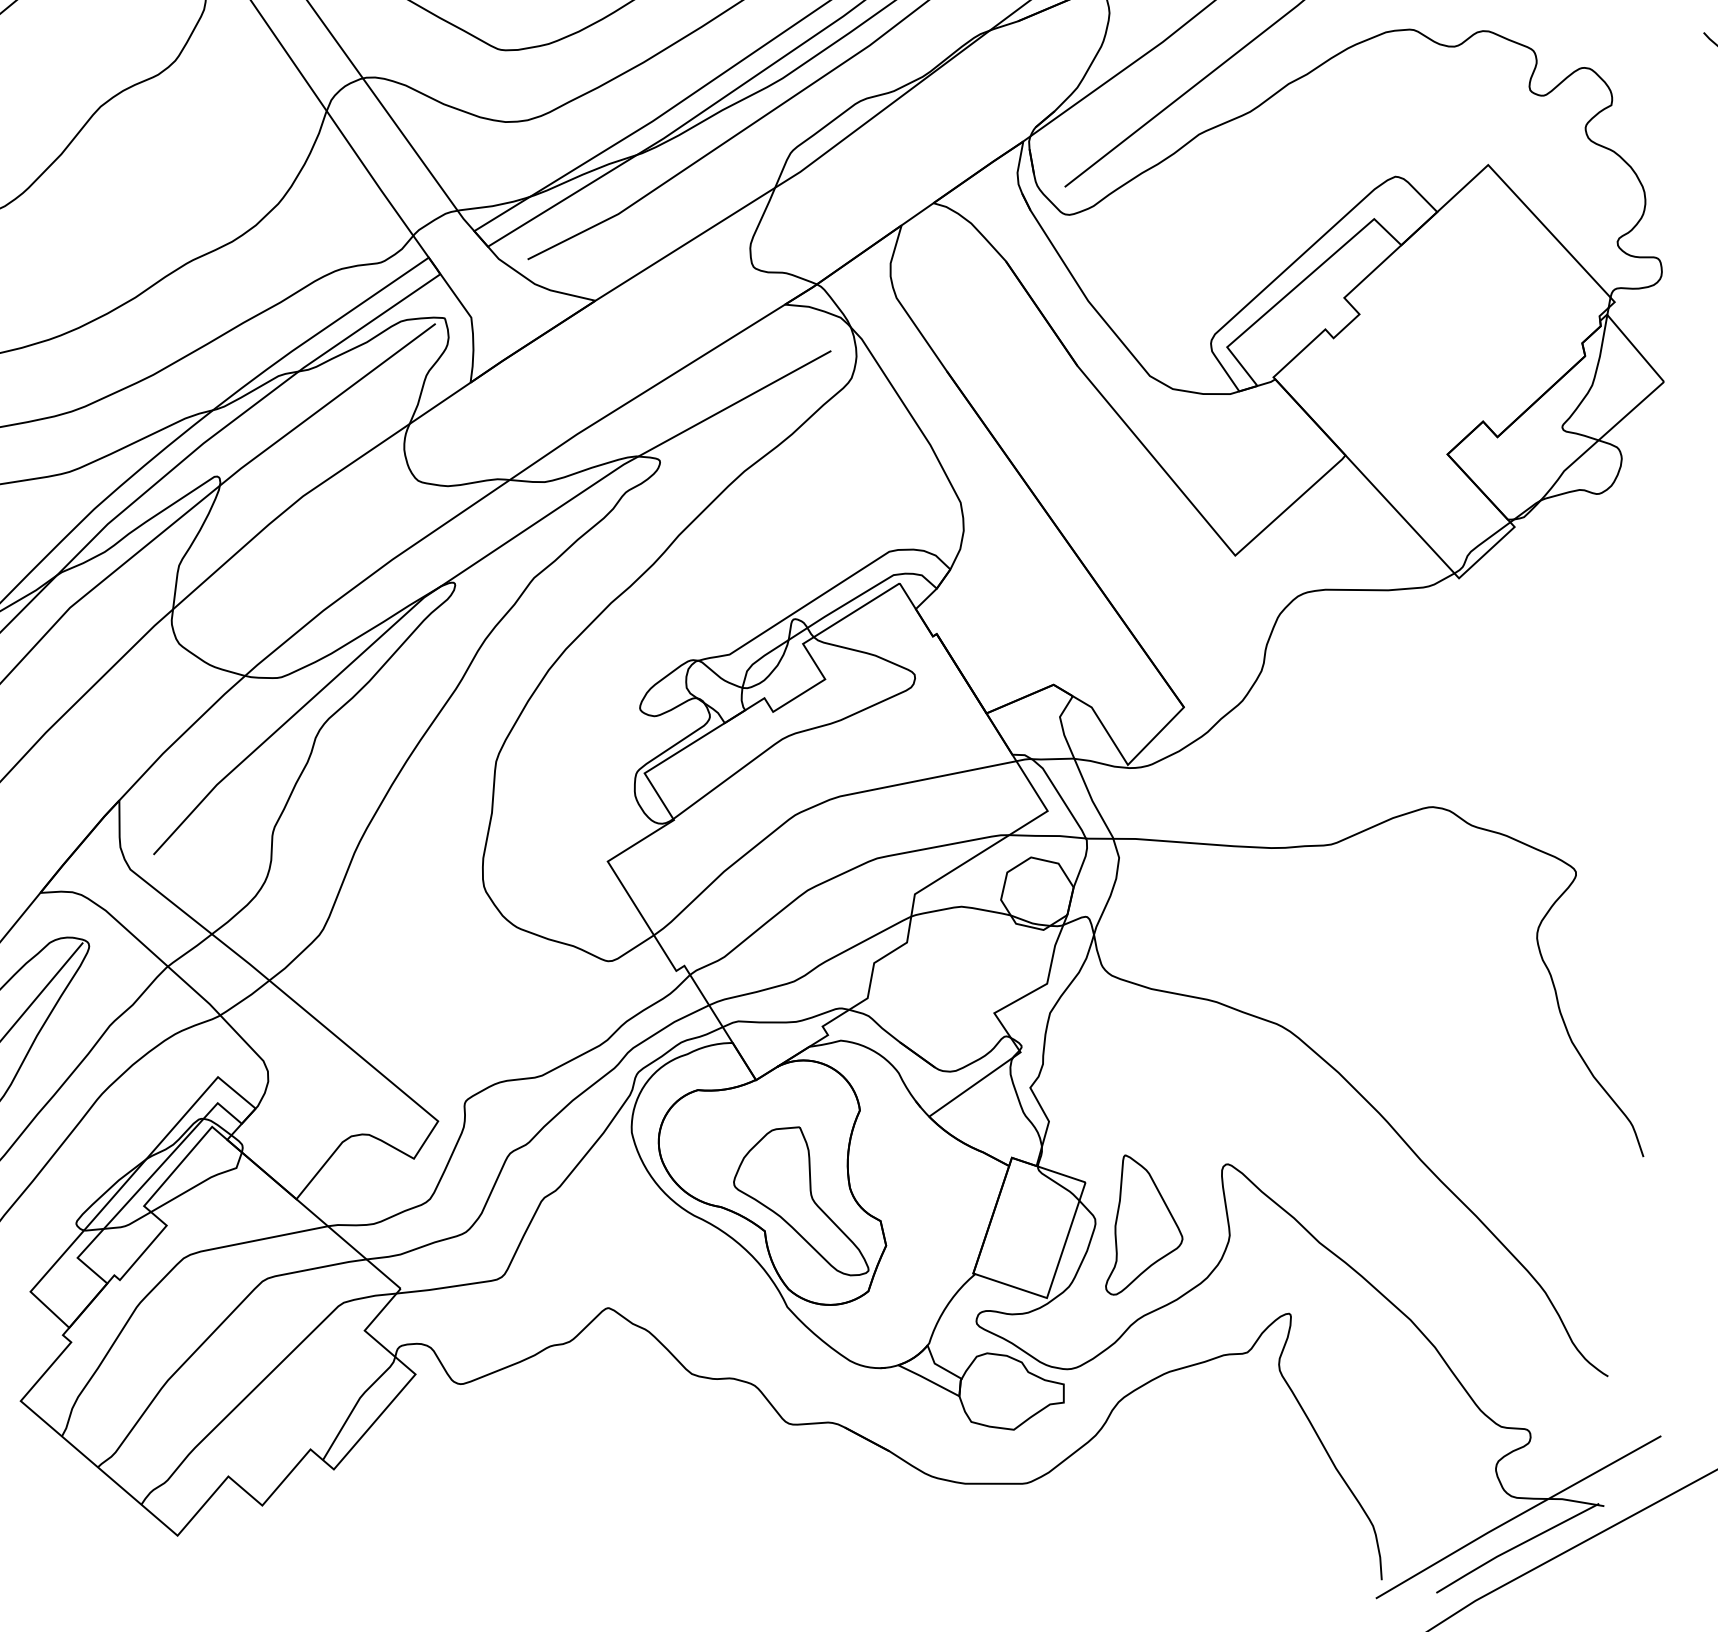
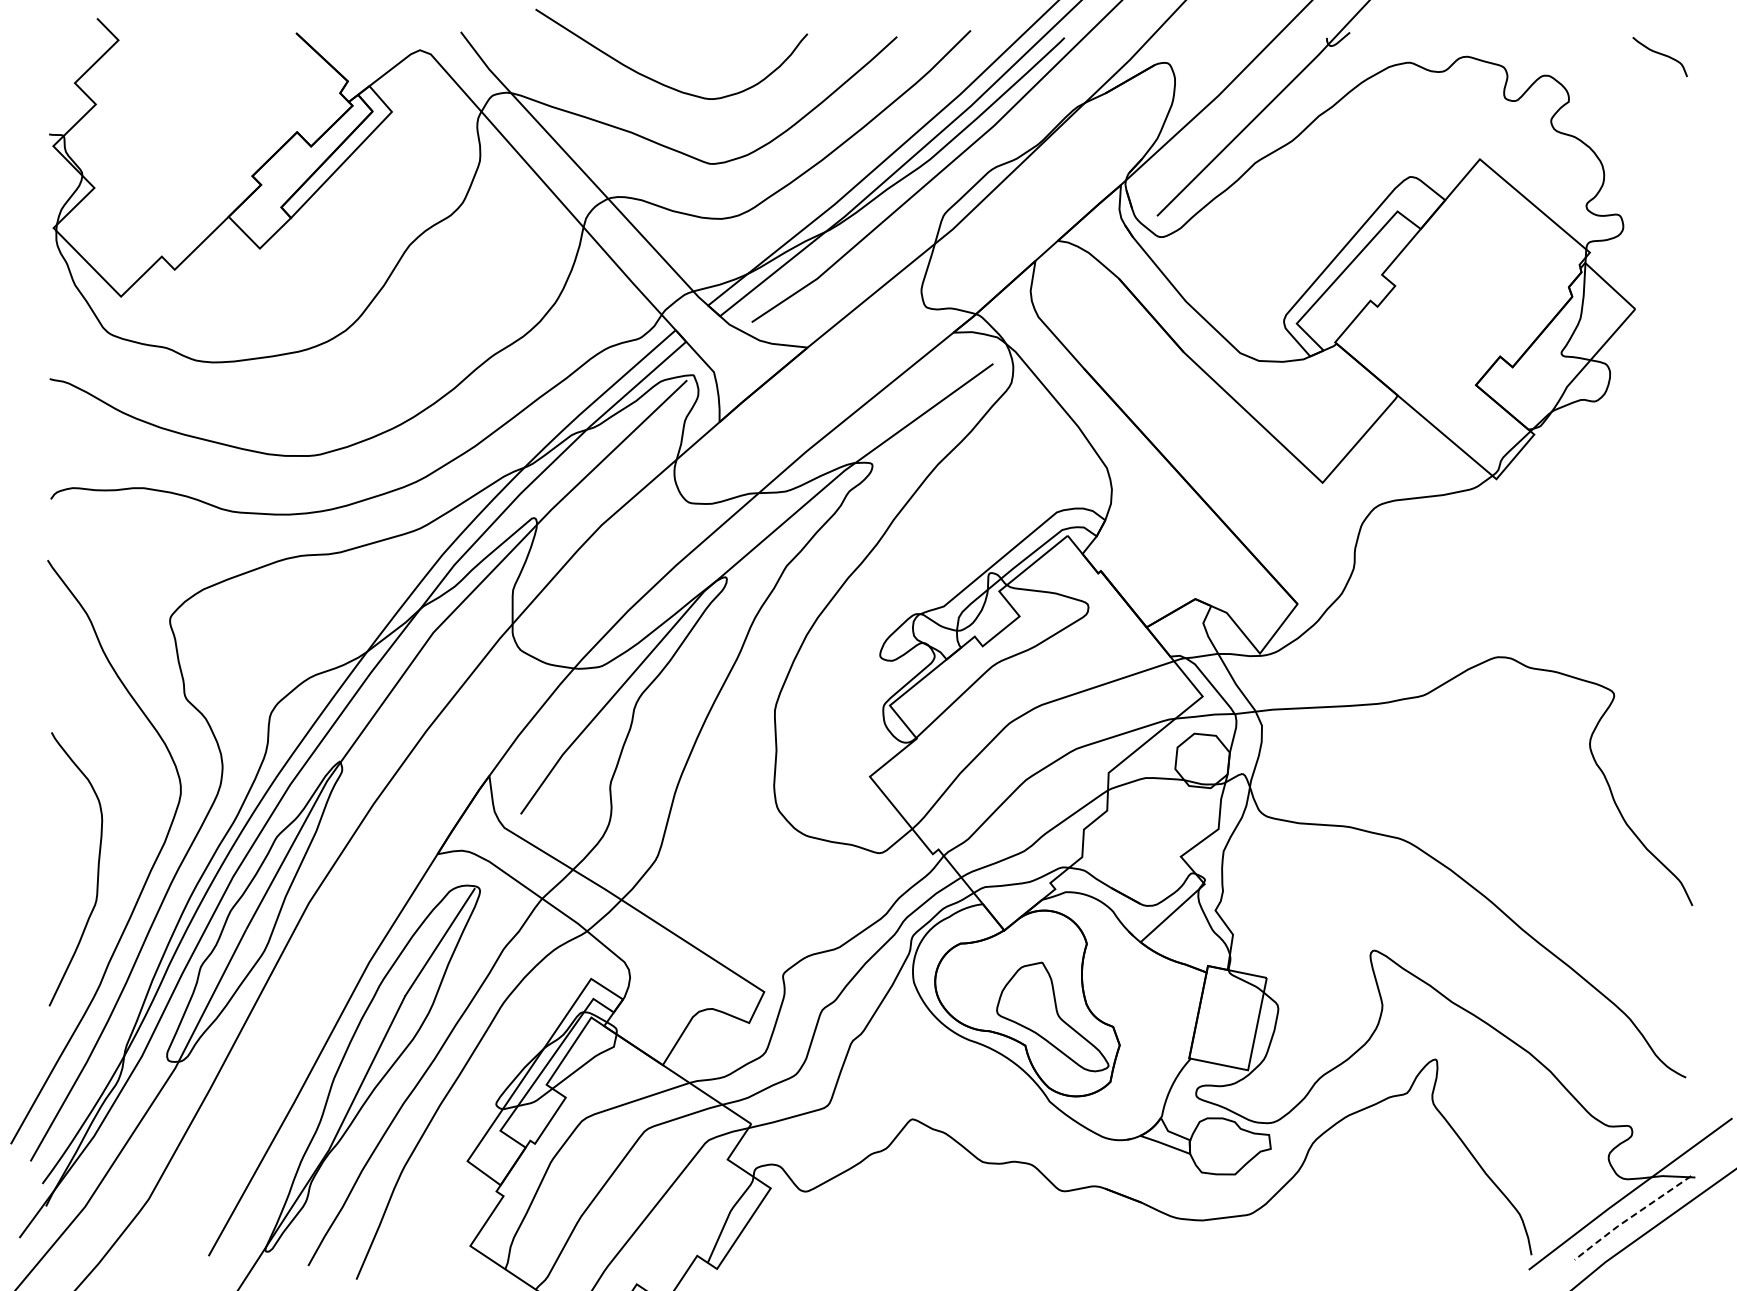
part: (1148, 1228) -> (1319, 1007), removed
line: (1514, 1547) -> (1630, 1217), solid -> dashed

